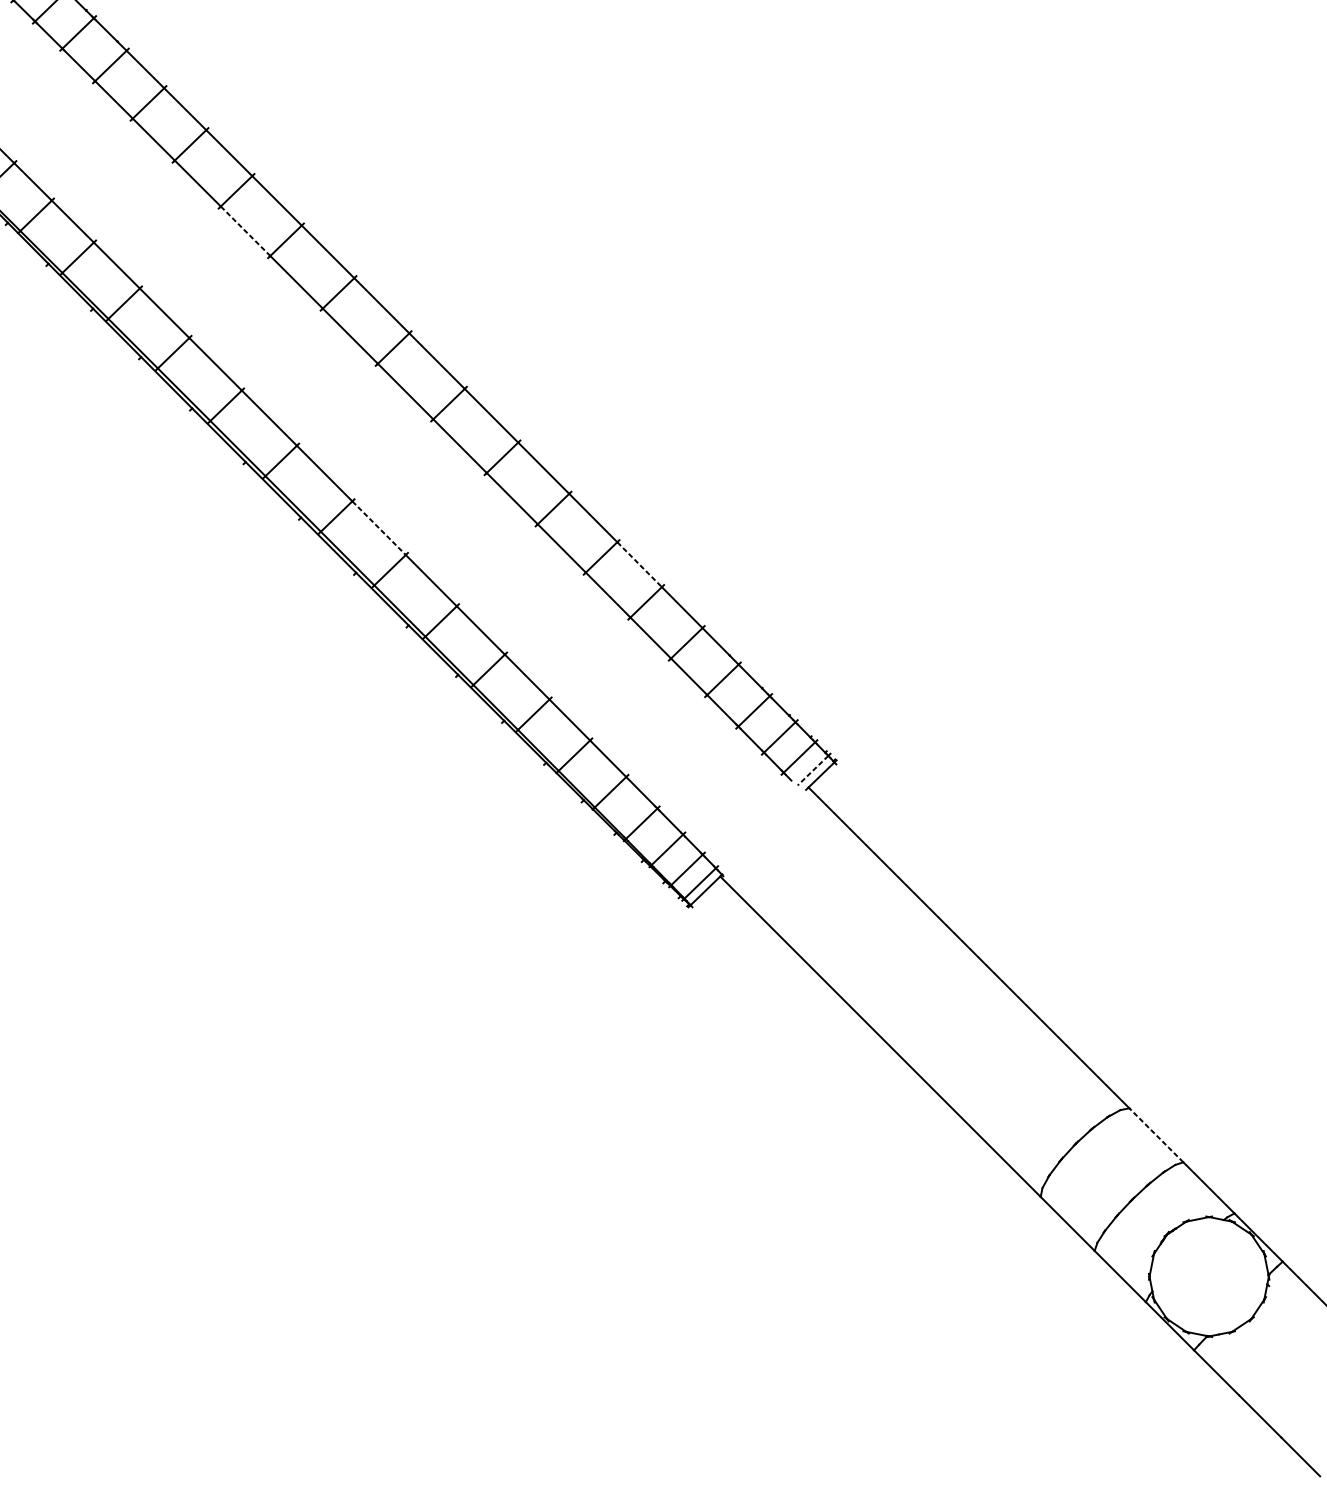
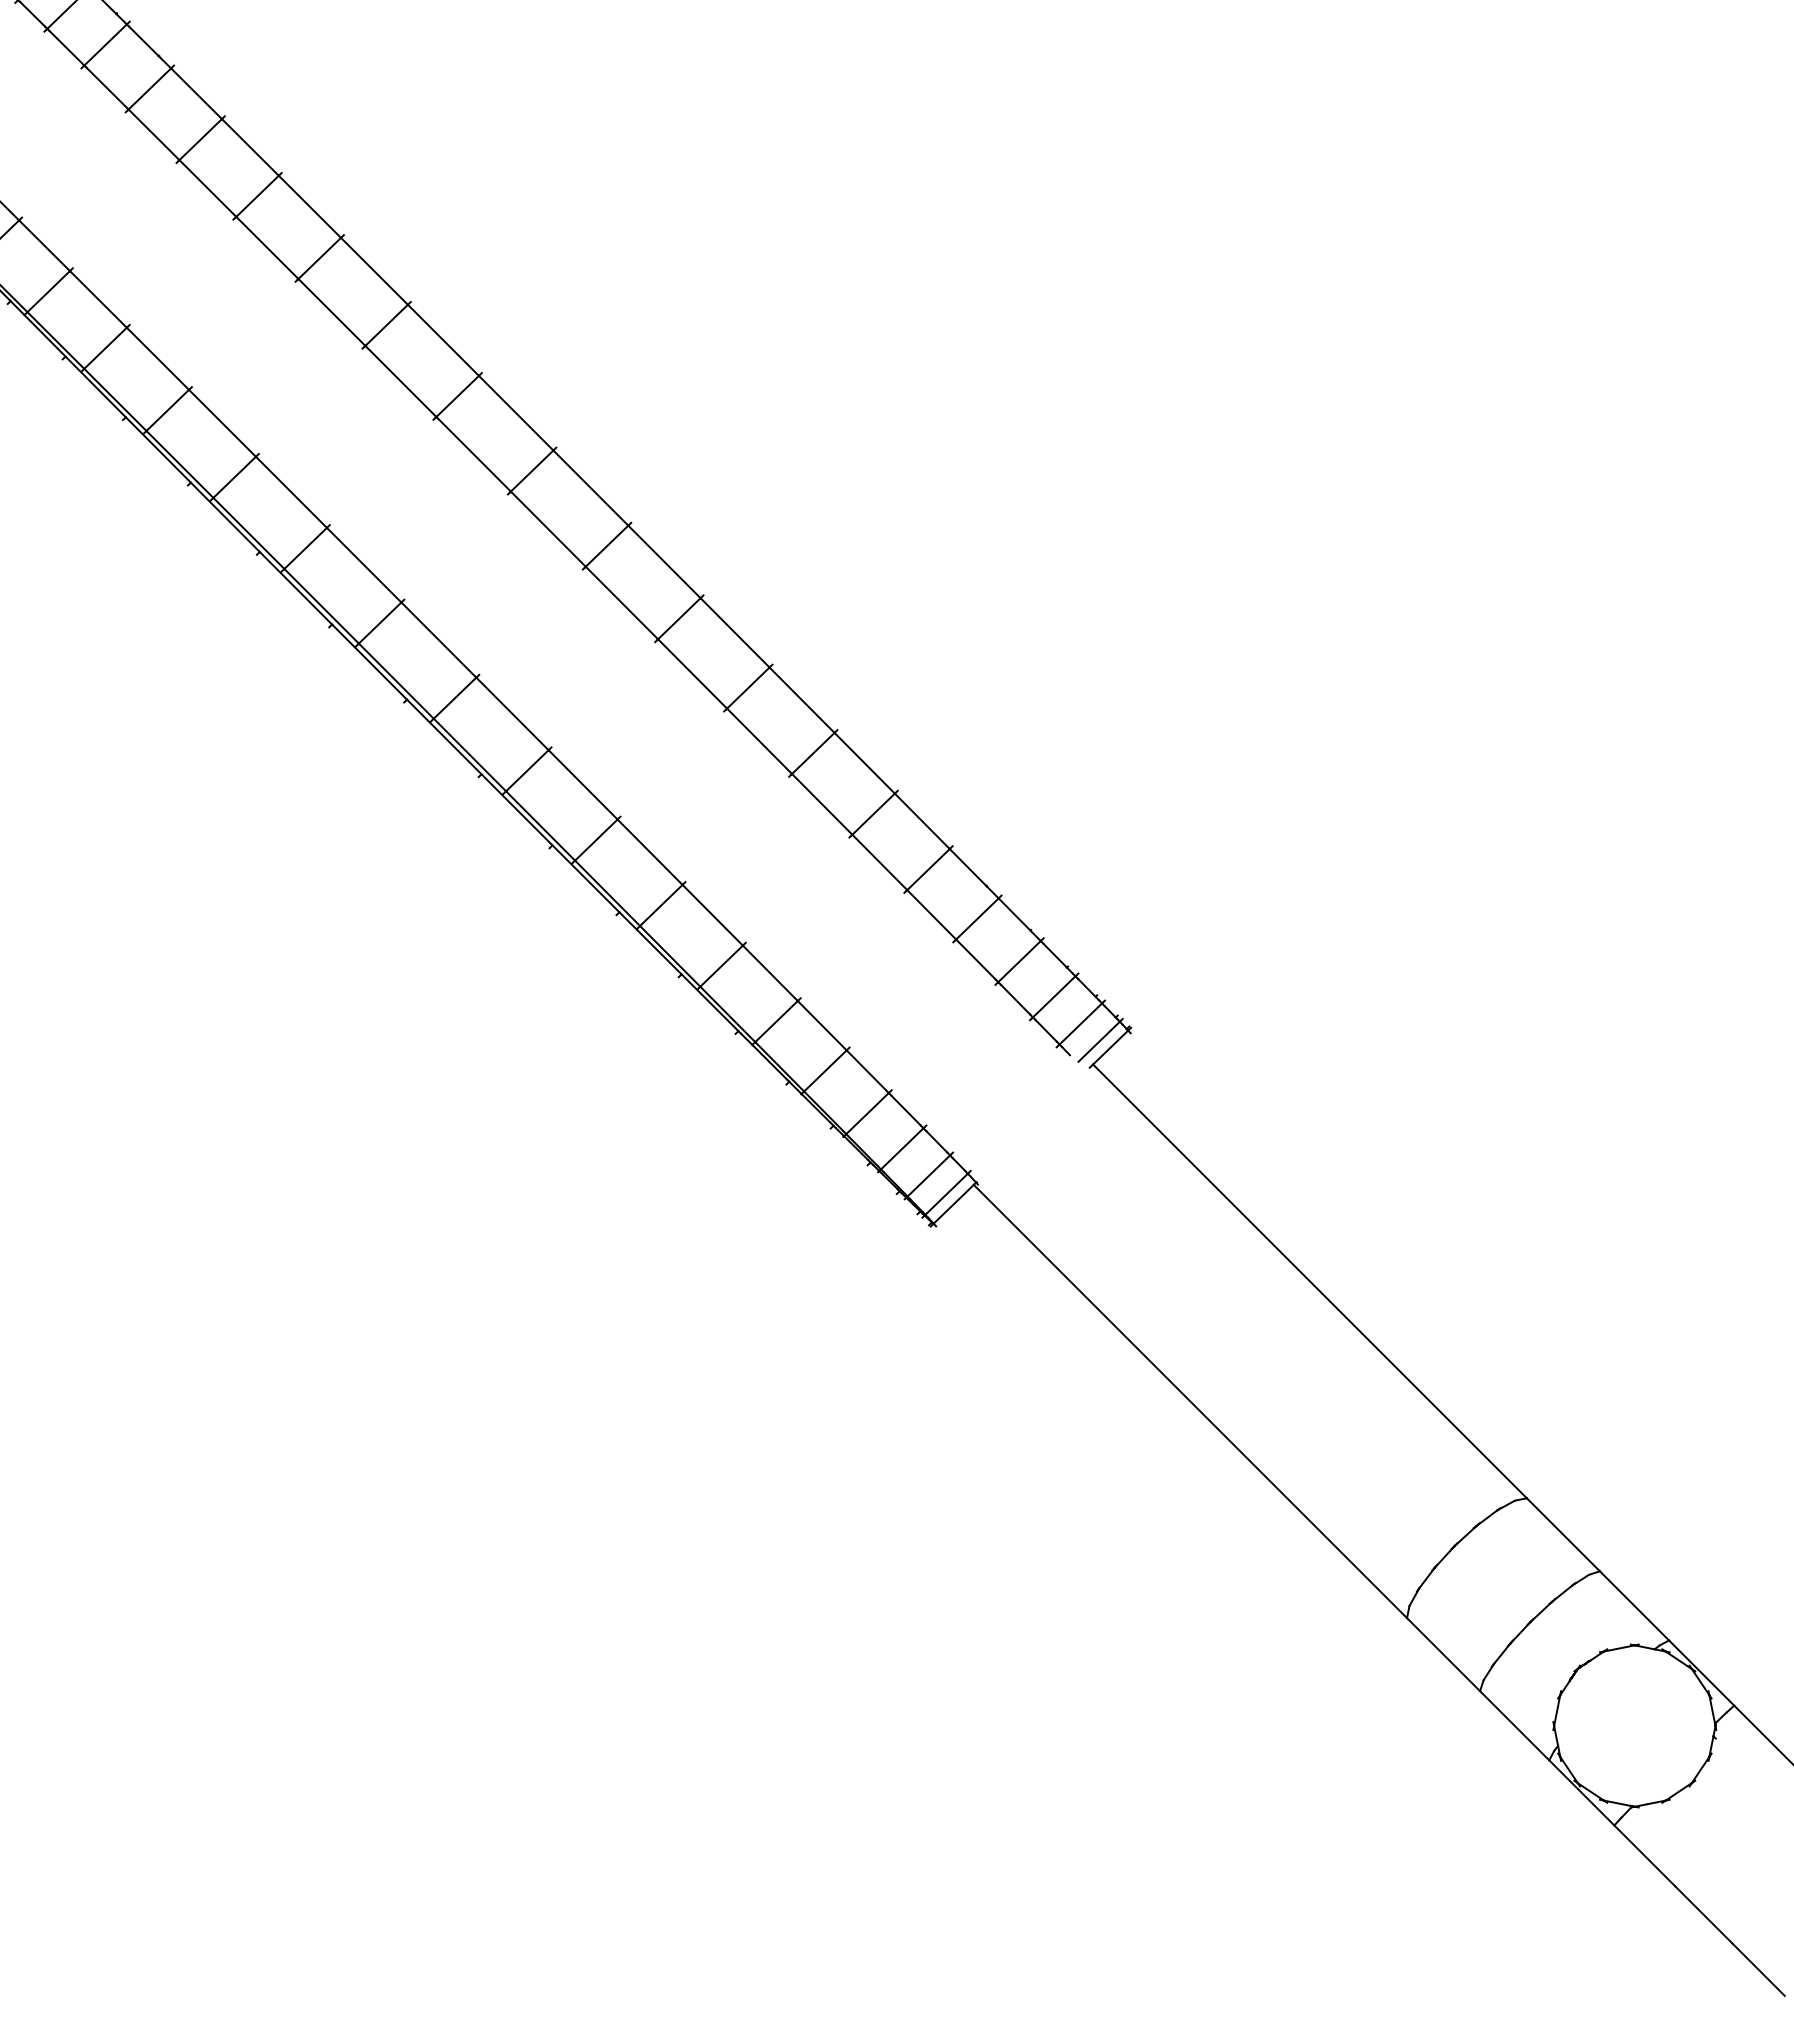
line: (245, 231) -> (332, 312), dashed -> solid
line: (379, 528) -> (512, 714), dashed -> solid
line: (639, 564) -> (864, 763), dashed -> solid
line: (813, 770) -> (1099, 1041), dashed -> solid
line: (1156, 1135) -> (1563, 1534), dashed -> solid

